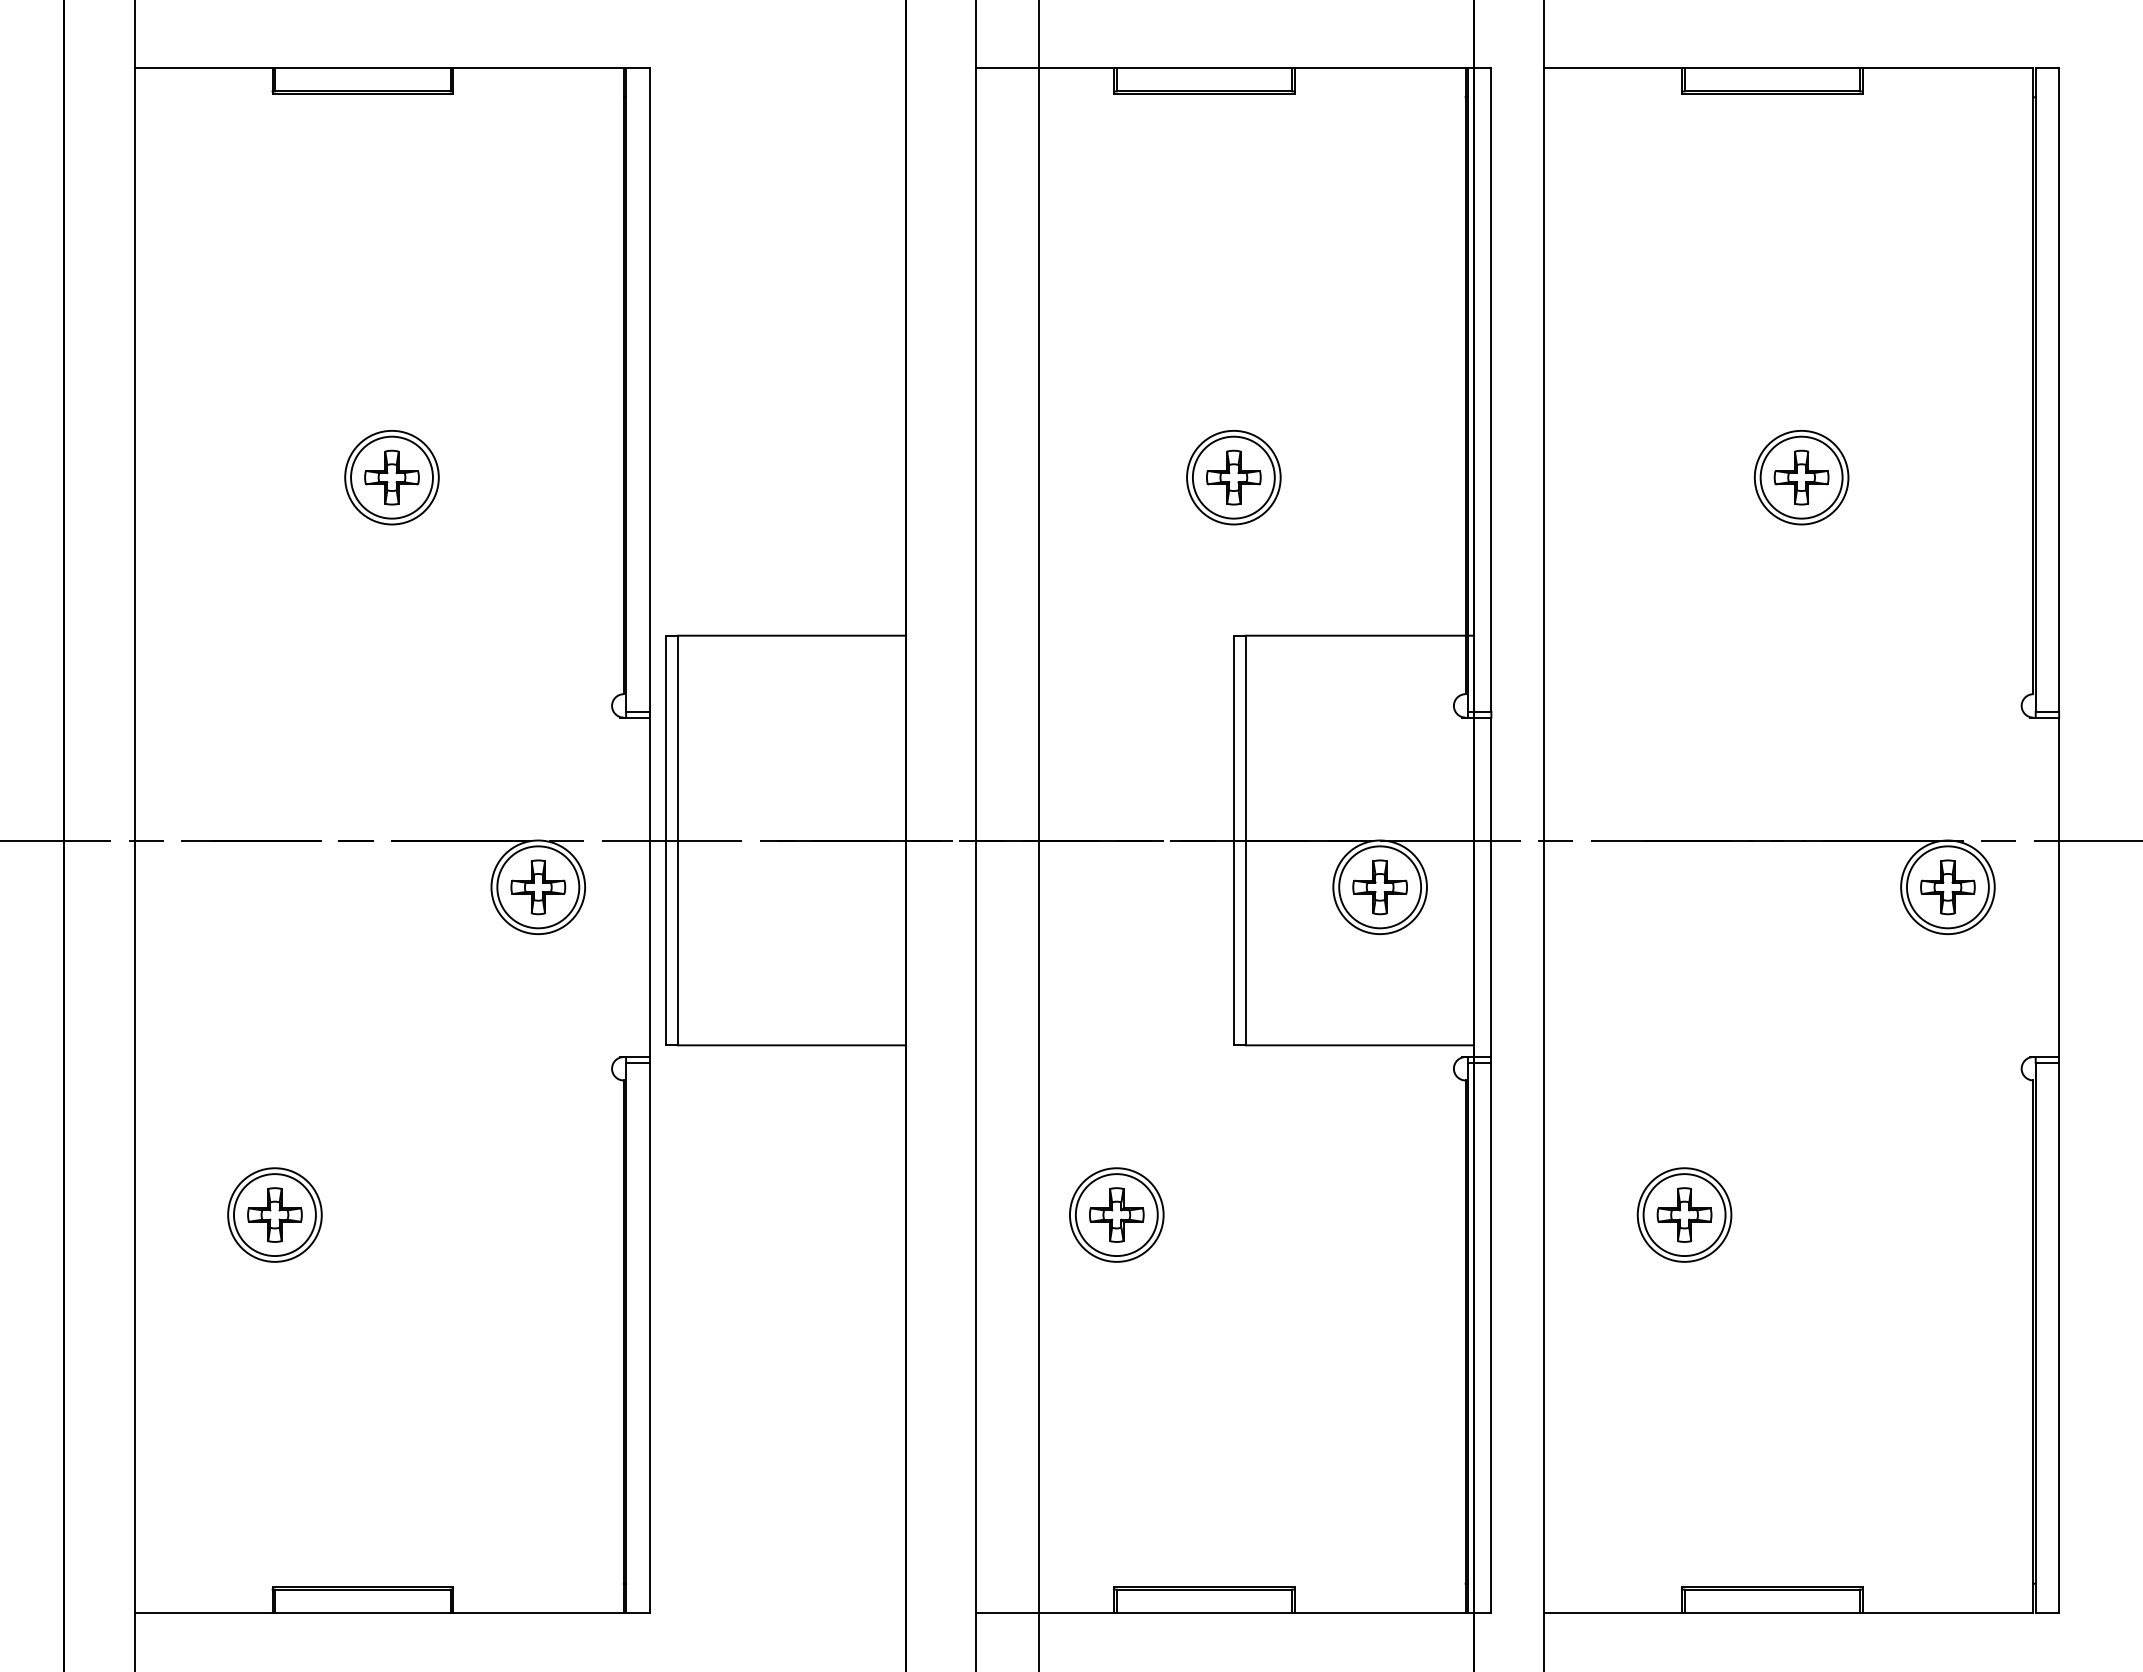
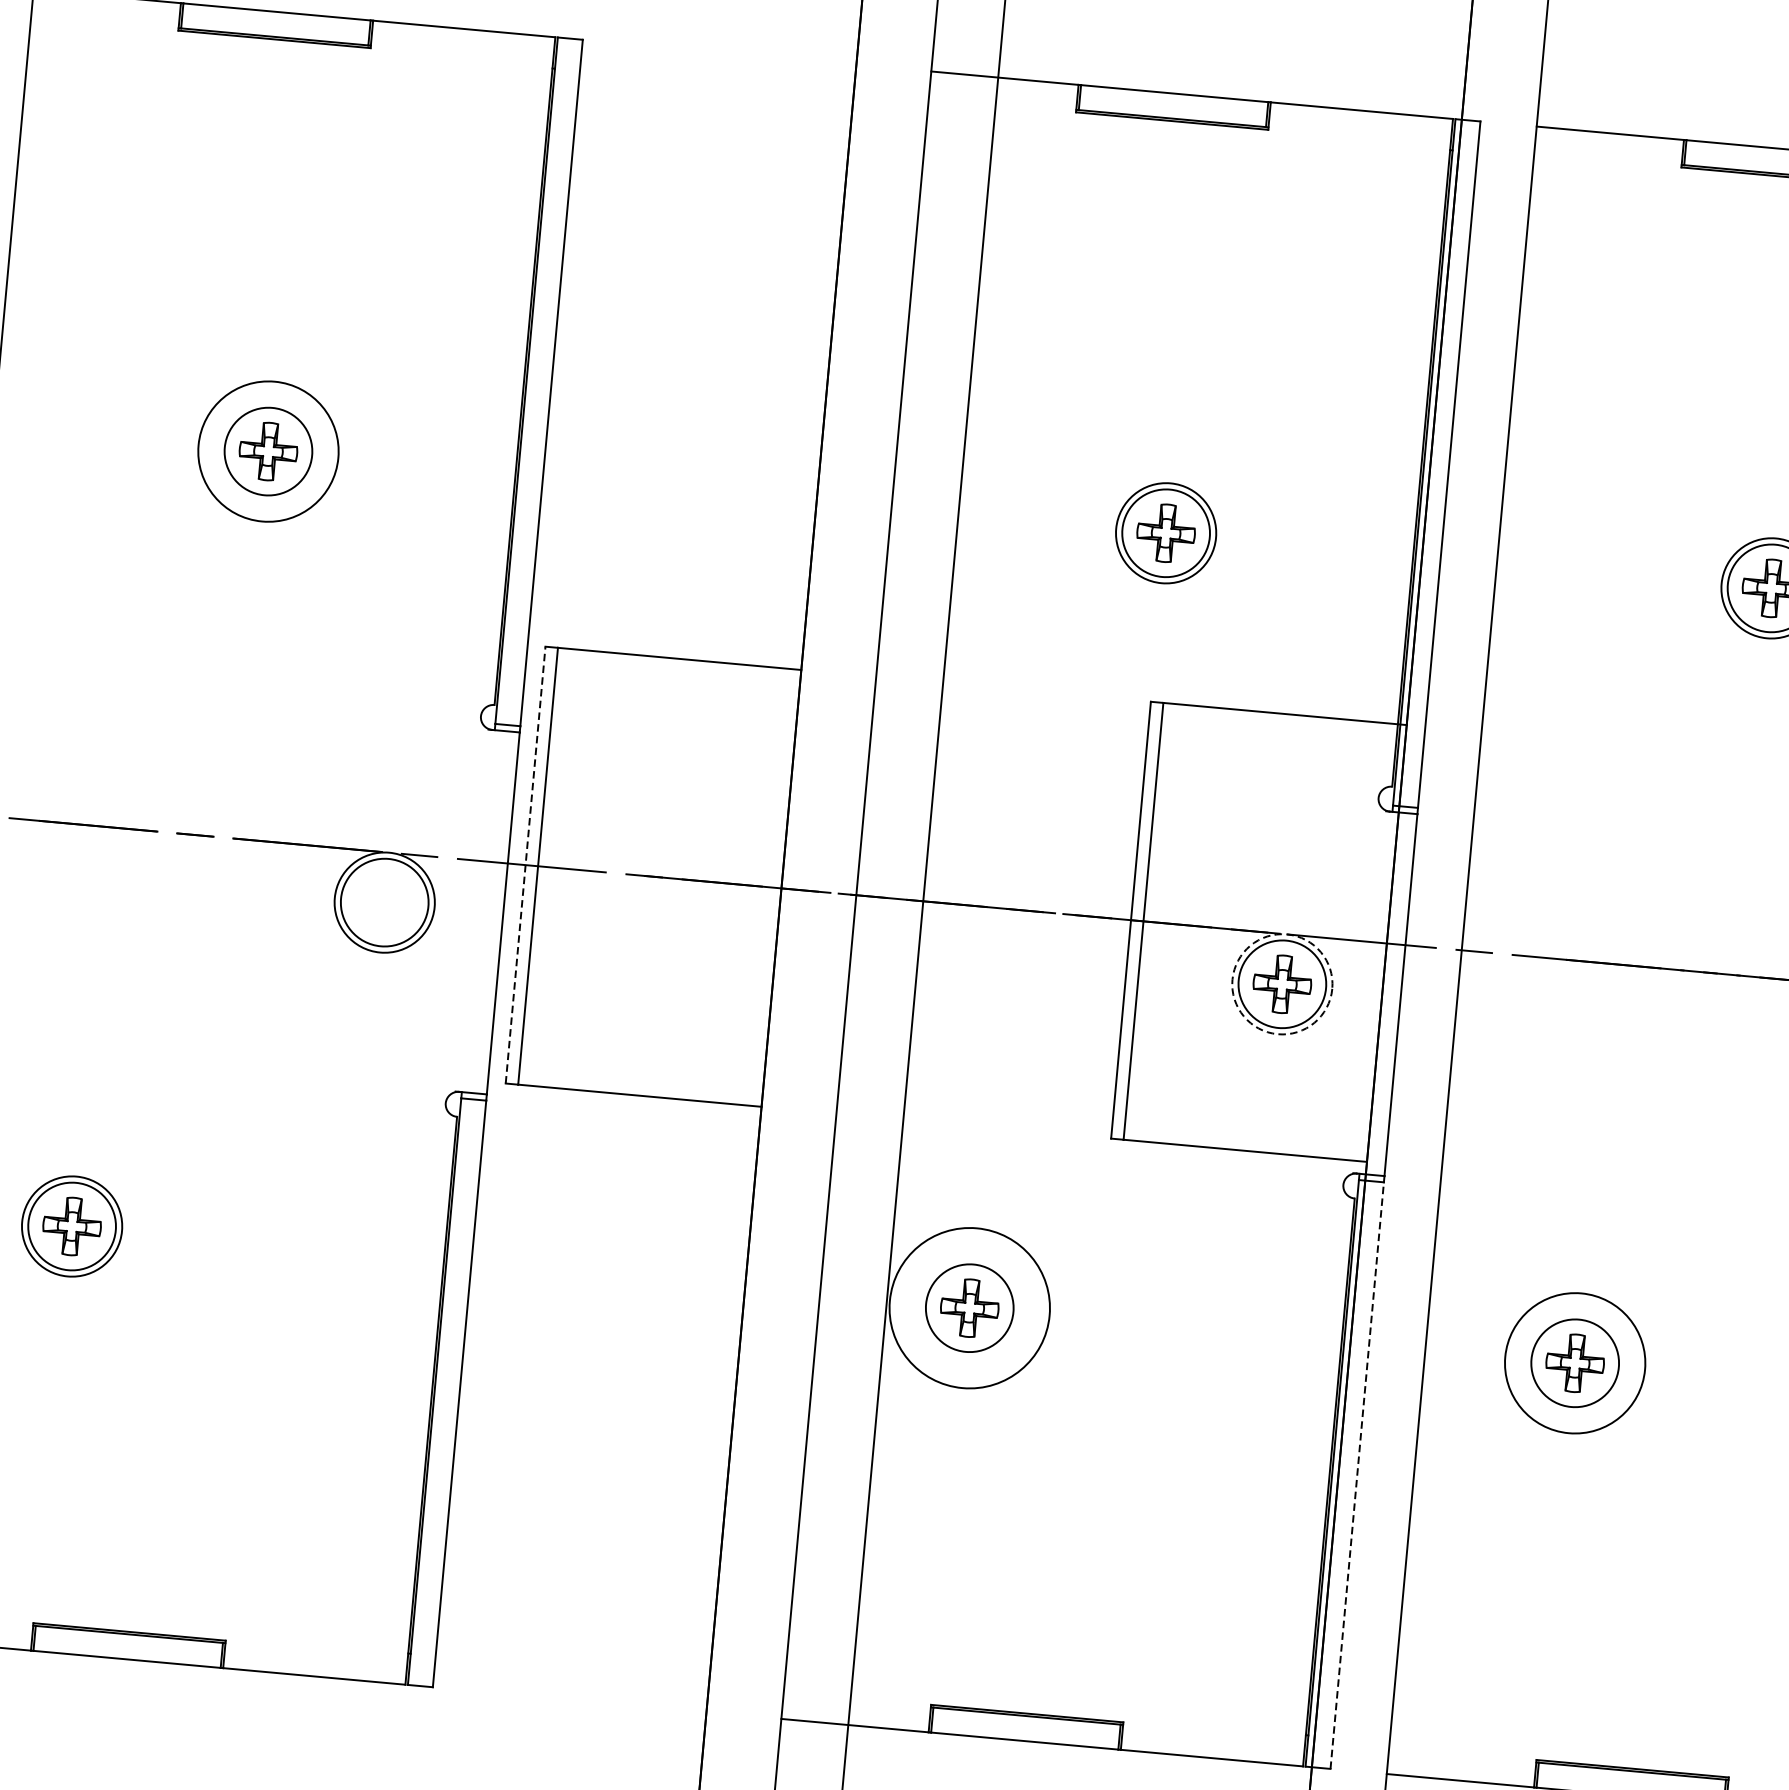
circle: (391, 477) -> (267, 451), size x1.4
line: (666, 840) -> (525, 865), solid -> dashed
part: (538, 887) -> (384, 902), removed
circle: (1379, 887) -> (1281, 984), solid -> dashed
circle: (1116, 1214) -> (969, 1307), size x1.6
circle: (1684, 1214) -> (1575, 1362), size x1.4
line: (1491, 1337) -> (1357, 1475), solid -> dashed

